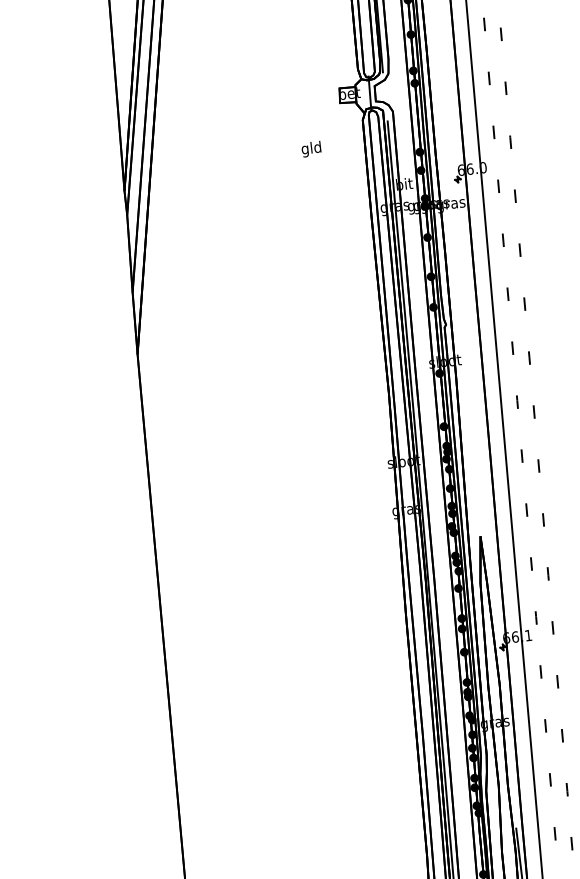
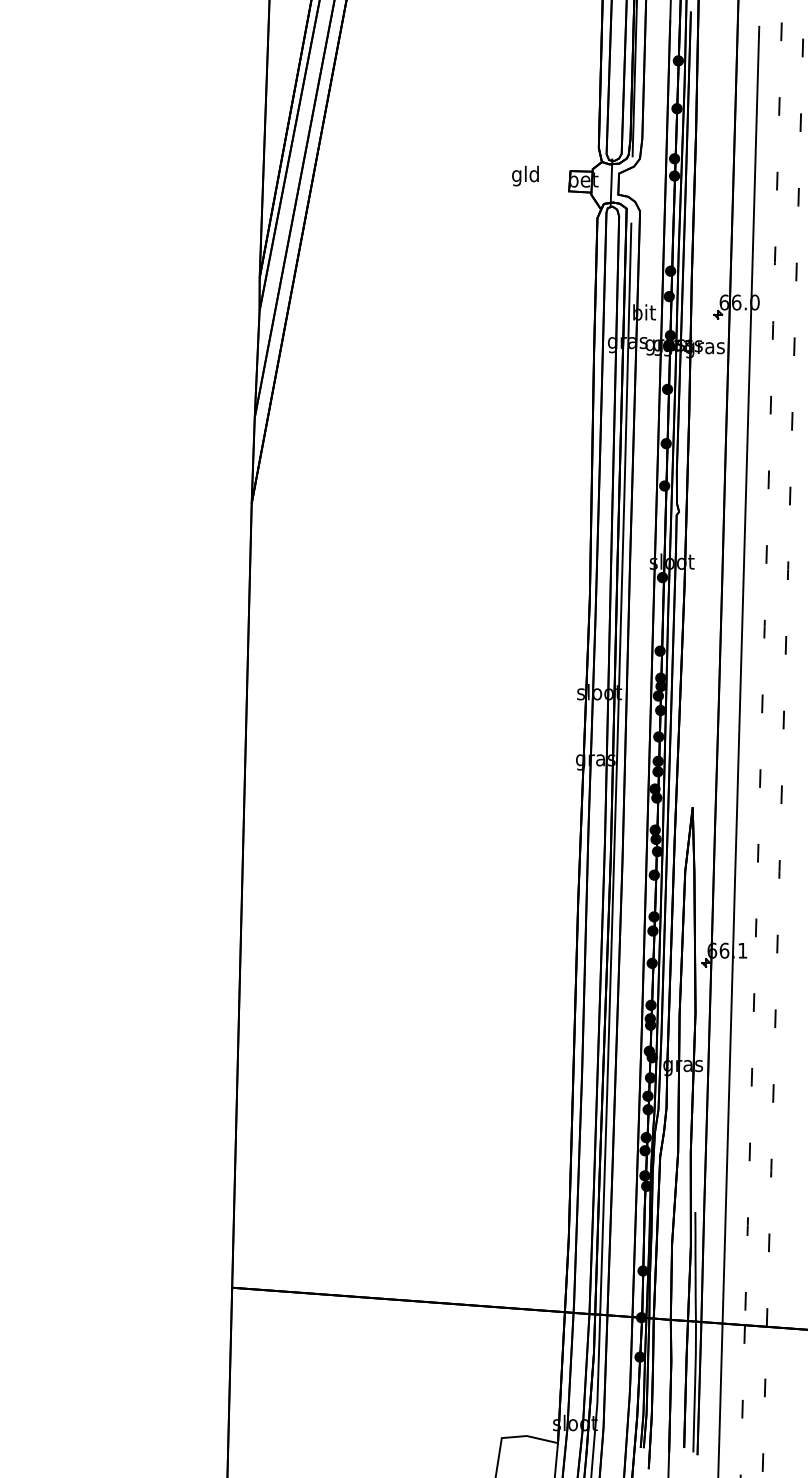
text: (311, 148) -> (525, 175), moved

